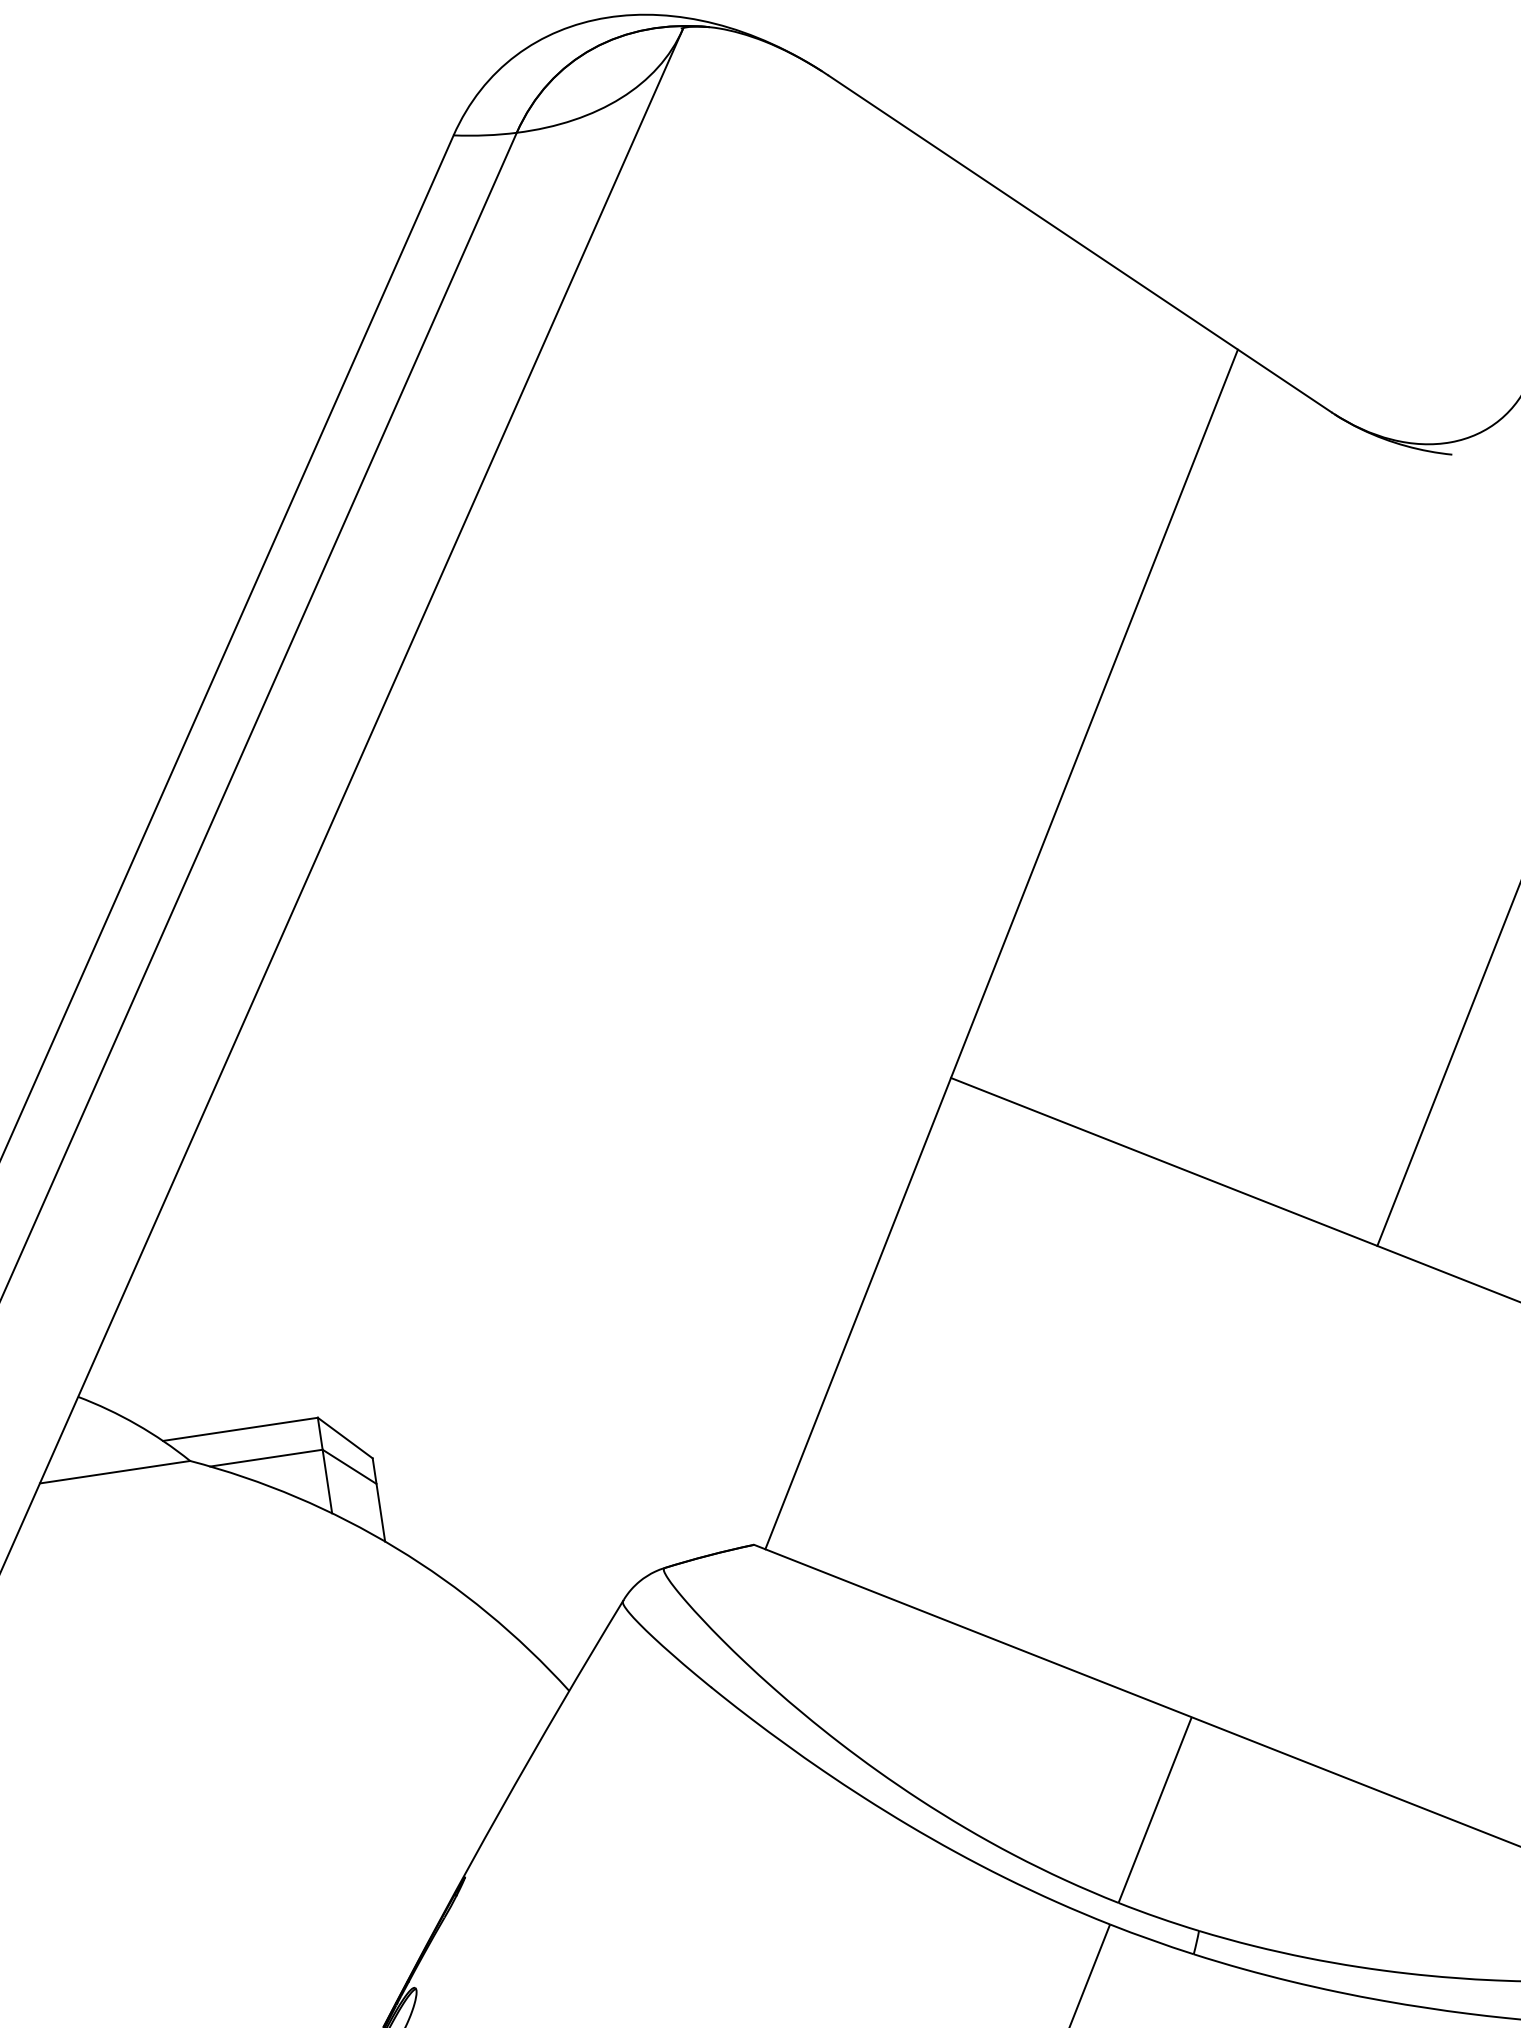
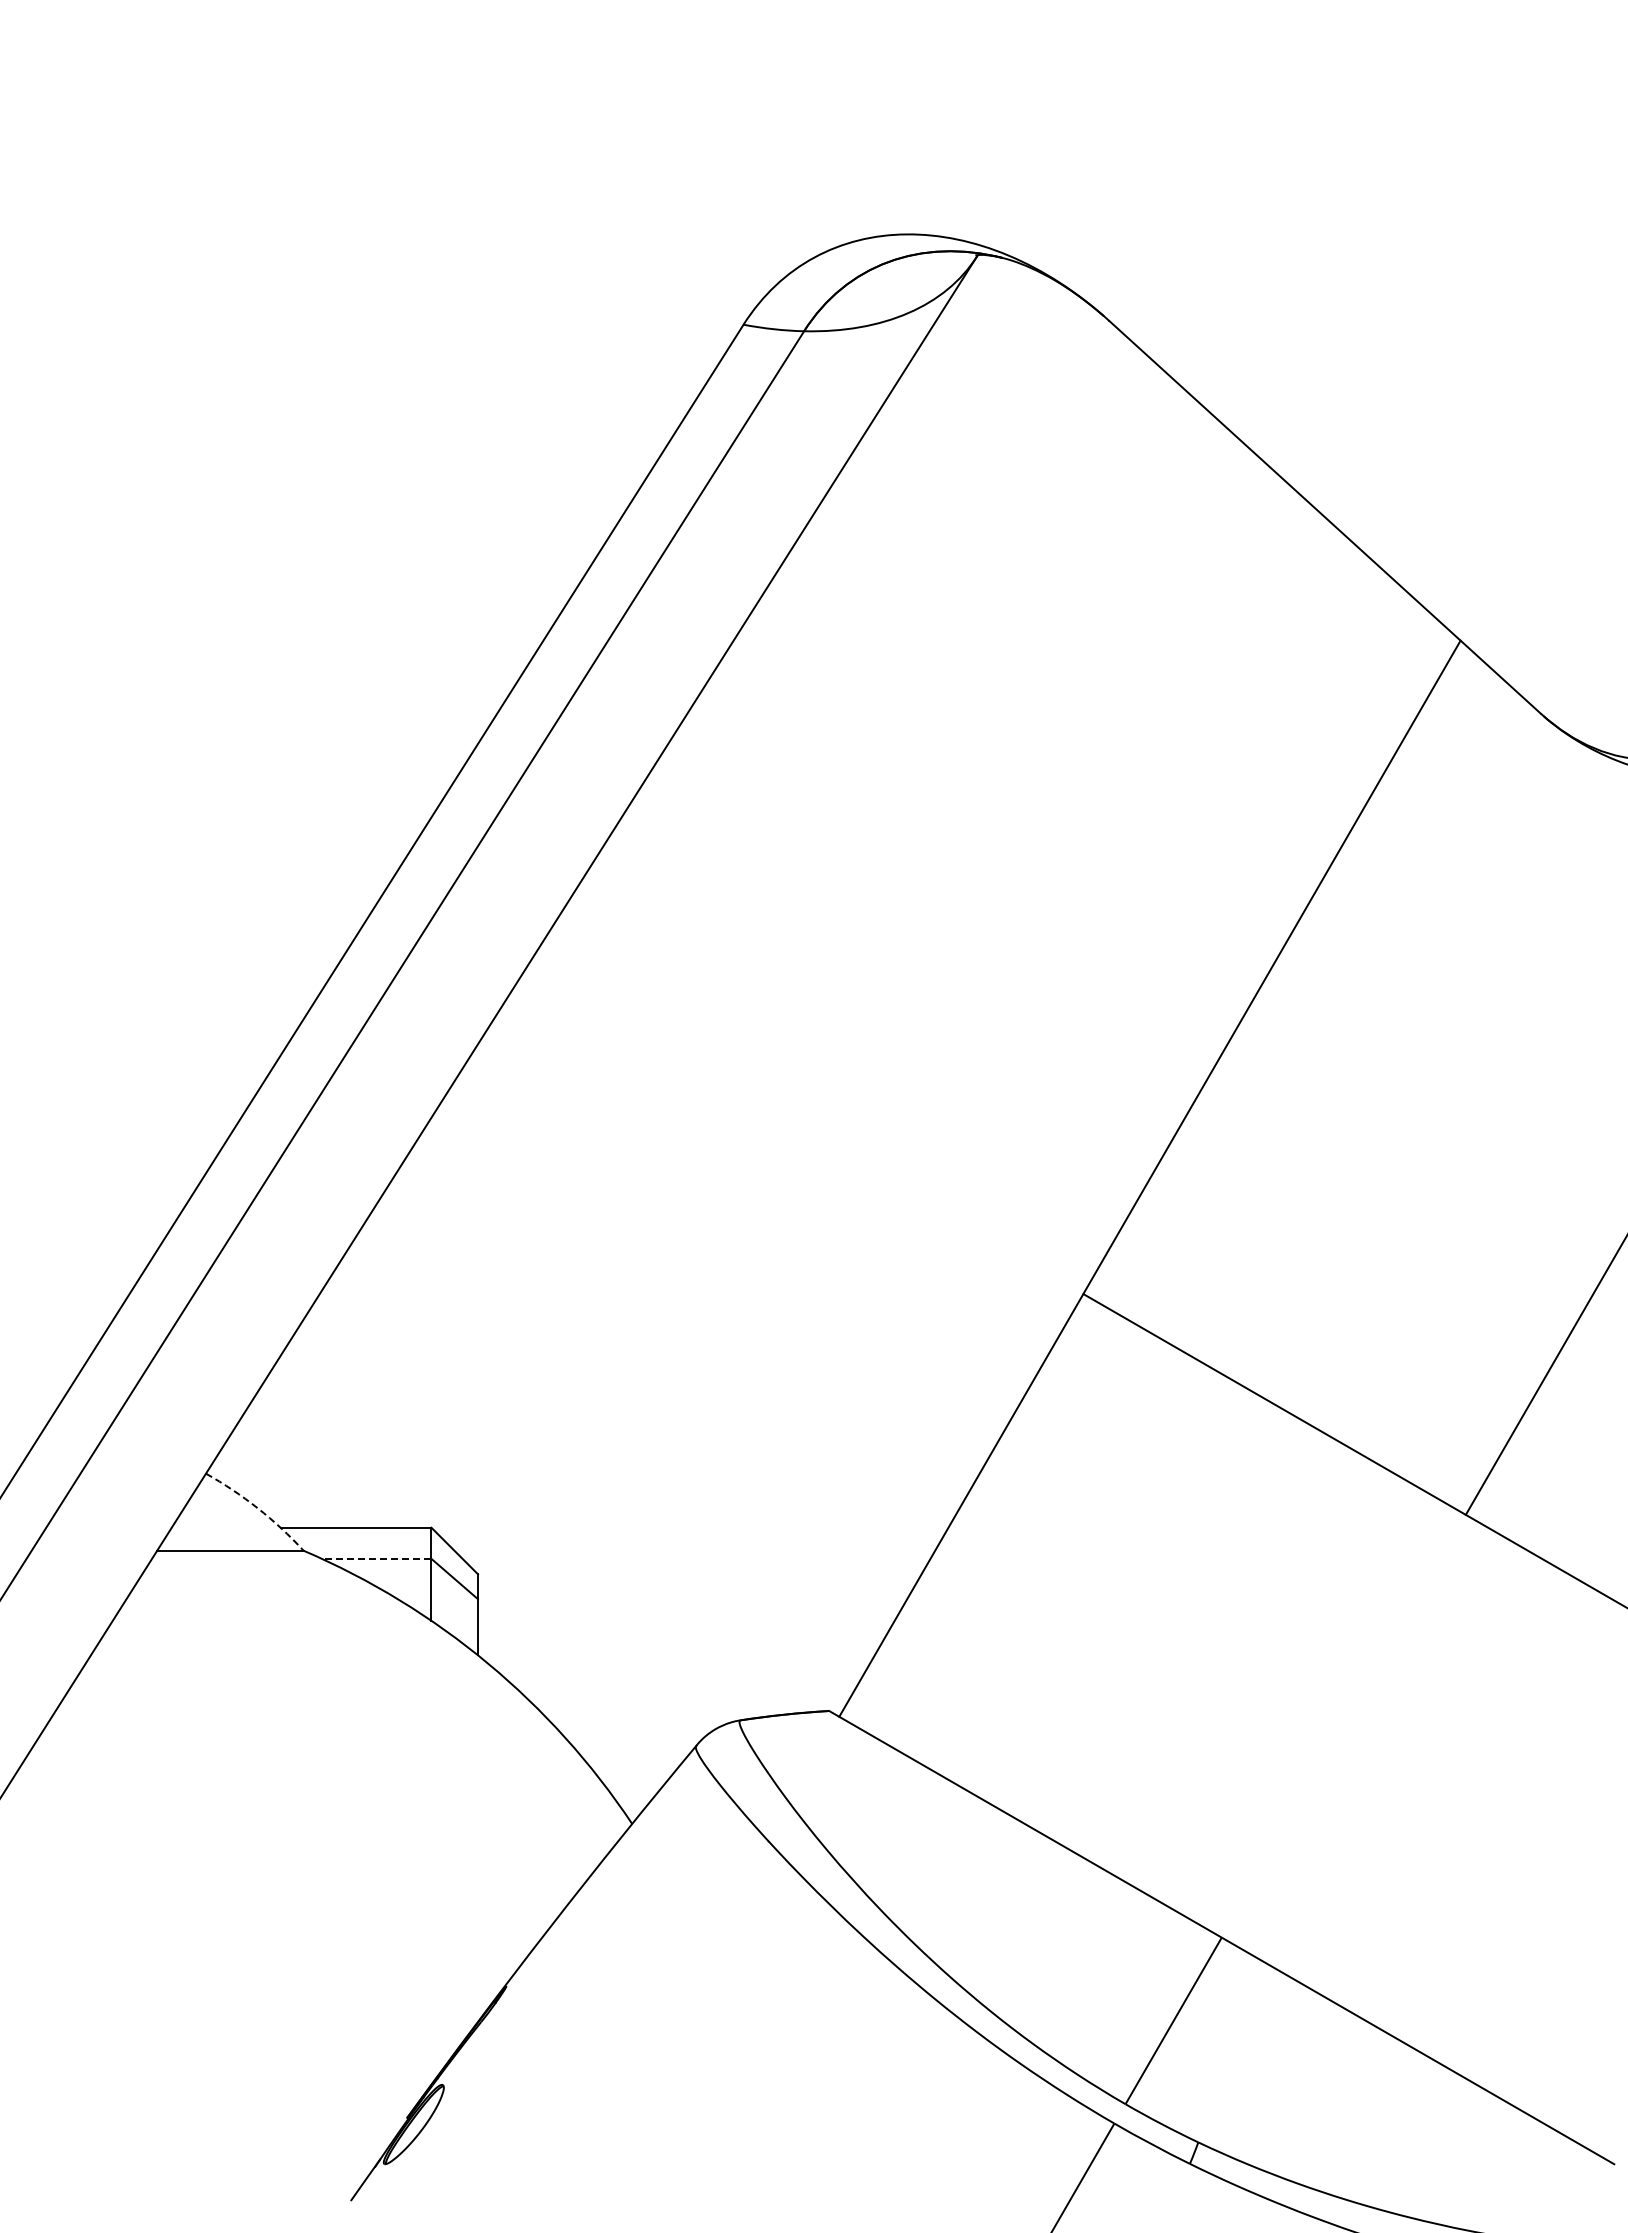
arc: (136, 1424) -> (257, 1508), solid -> dashed
line: (266, 1457) -> (376, 1558), solid -> dashed

